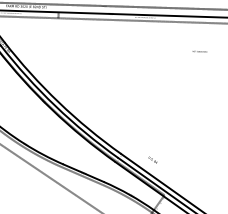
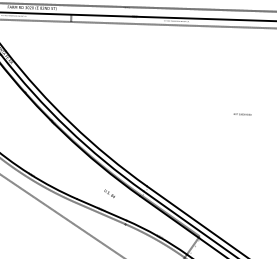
text: (199, 51) -> (242, 114), moved
text: (152, 159) -> (109, 193), moved

